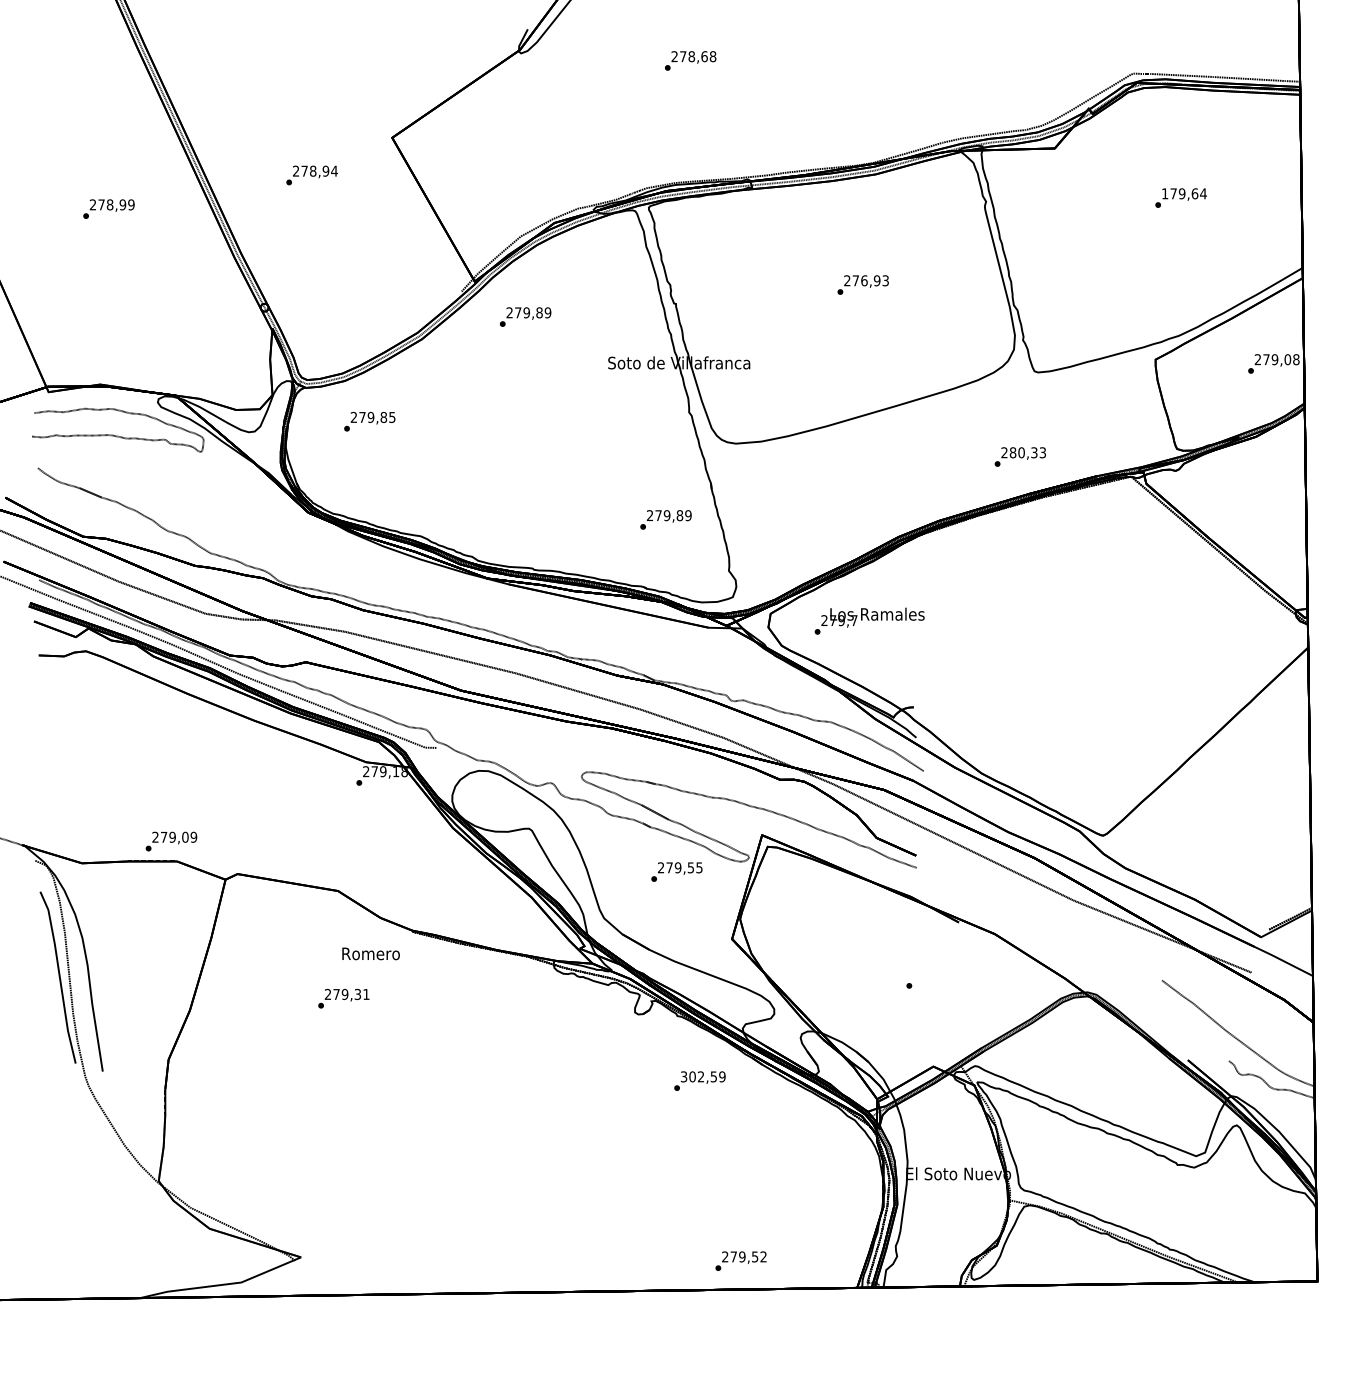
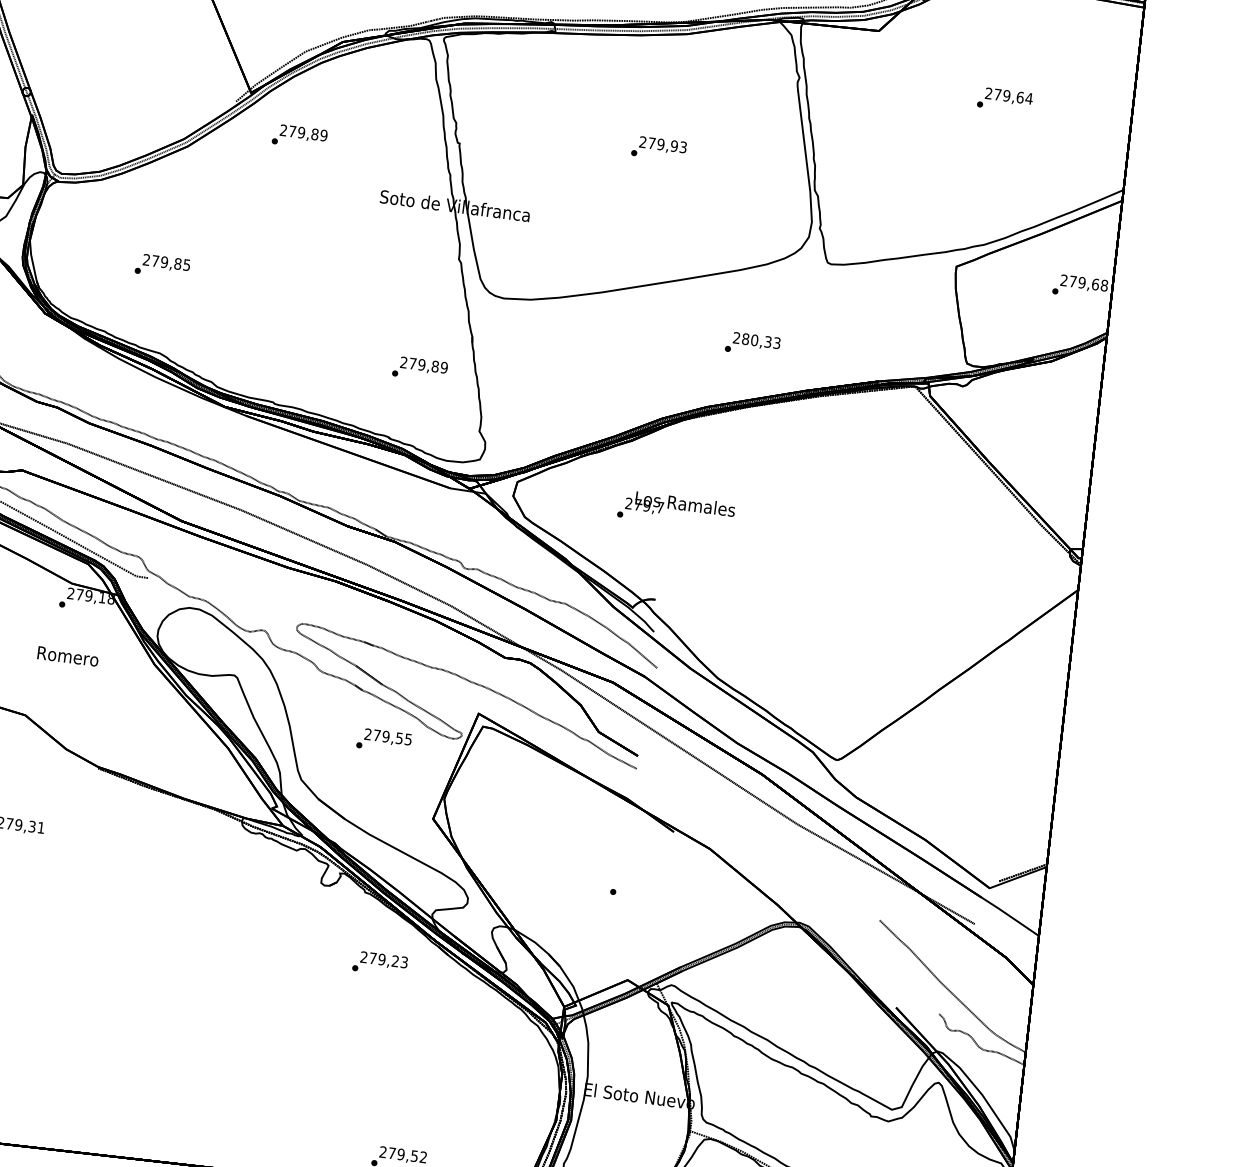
text: (1165, 193) -> (989, 93), 179,64 -> 279,64
text: (864, 280) -> (661, 144), 276,93 -> 279,93
text: (1287, 359) -> (1095, 284), 279,08 -> 279,68
text: (369, 421) -> (162, 266), moved
text: (1019, 456) -> (751, 343), moved
text: (869, 620) -> (676, 509), moved
text: (370, 953) -> (67, 656), moved
text: (702, 1076) -> (383, 959), 302,59 -> 279,23

